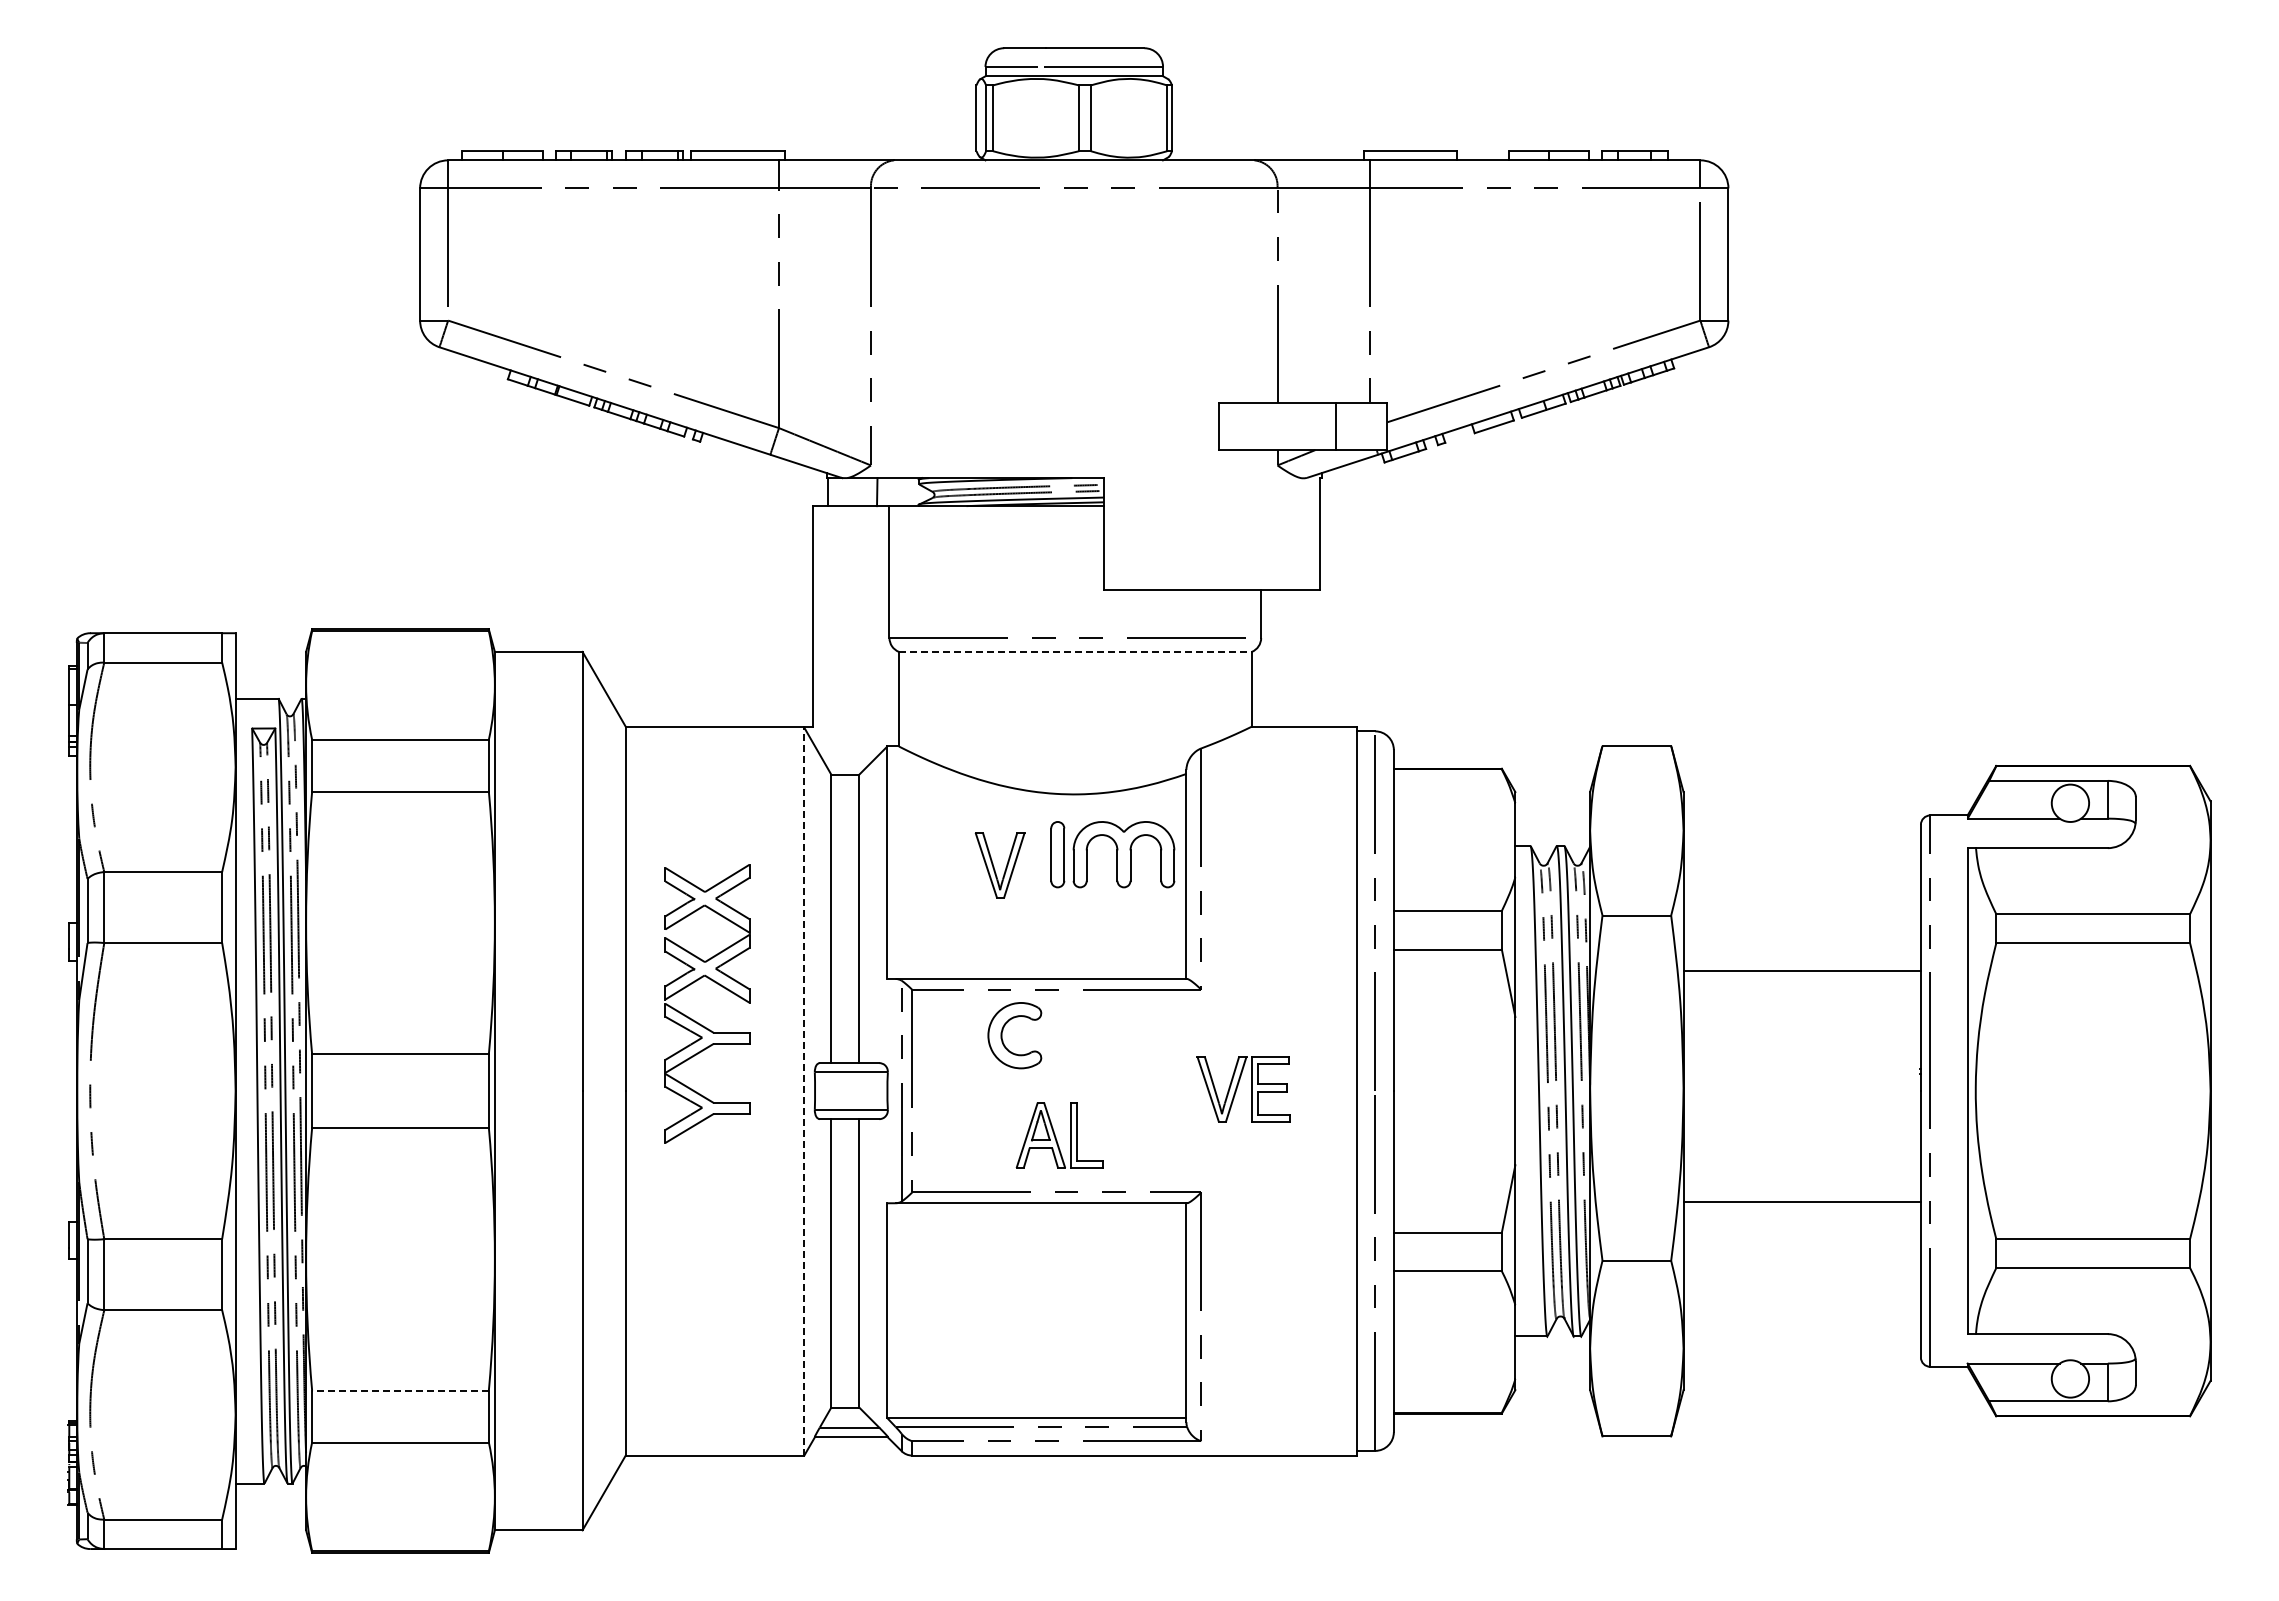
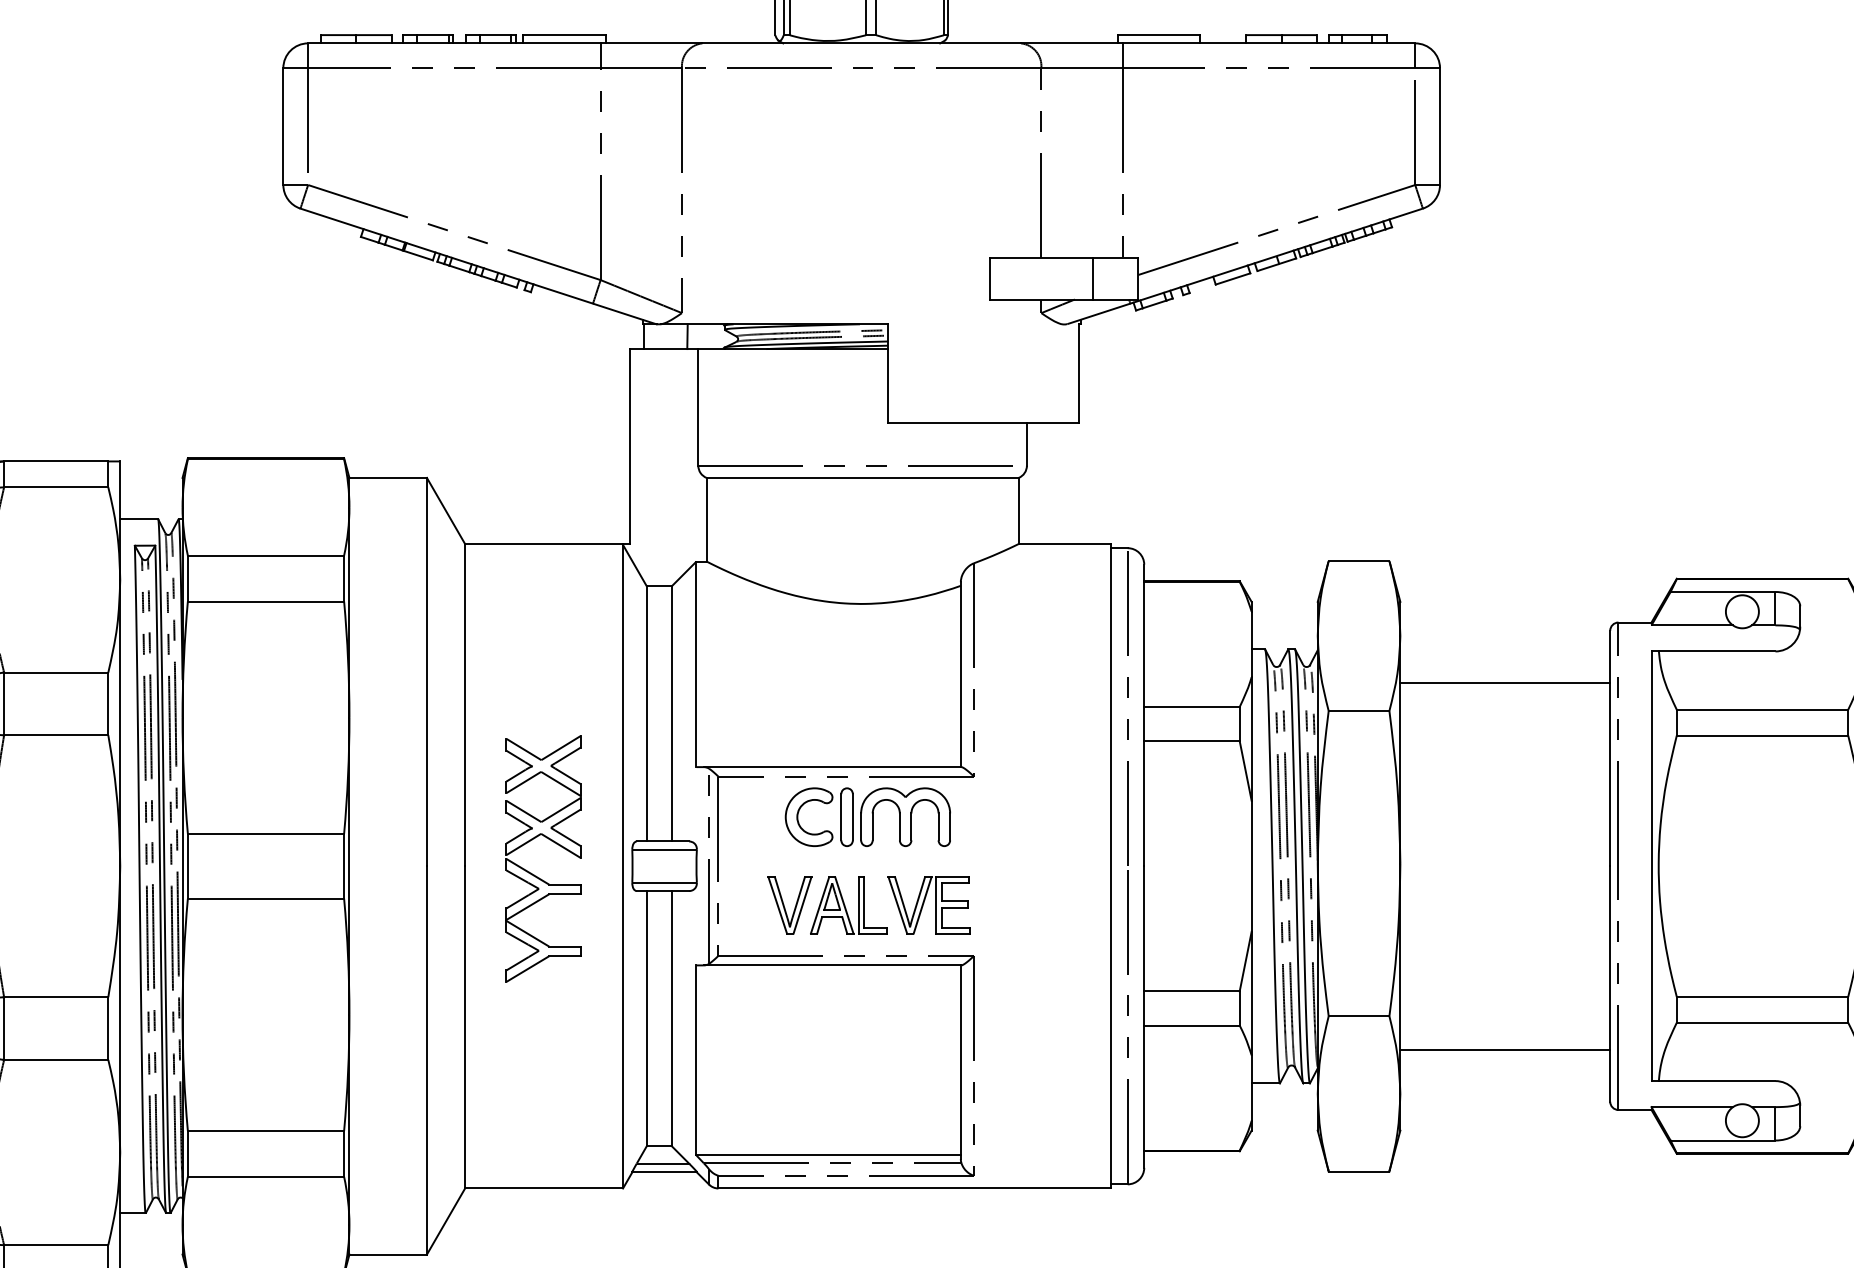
line: (1075, 651) -> (862, 477), dashed -> solid
part: (1112, 854) -> (895, 817), moved
part: (999, 865) -> (789, 905), moved
line: (1801, 970) -> (1504, 682), moved
part: (695, 1020) -> (533, 873), moved
part: (1243, 1089) -> (929, 905), moved
line: (804, 1091) -> (623, 866), dashed -> solid
line: (1801, 1201) -> (1504, 1049), moved
line: (400, 1390) -> (266, 1130), dashed -> solid

